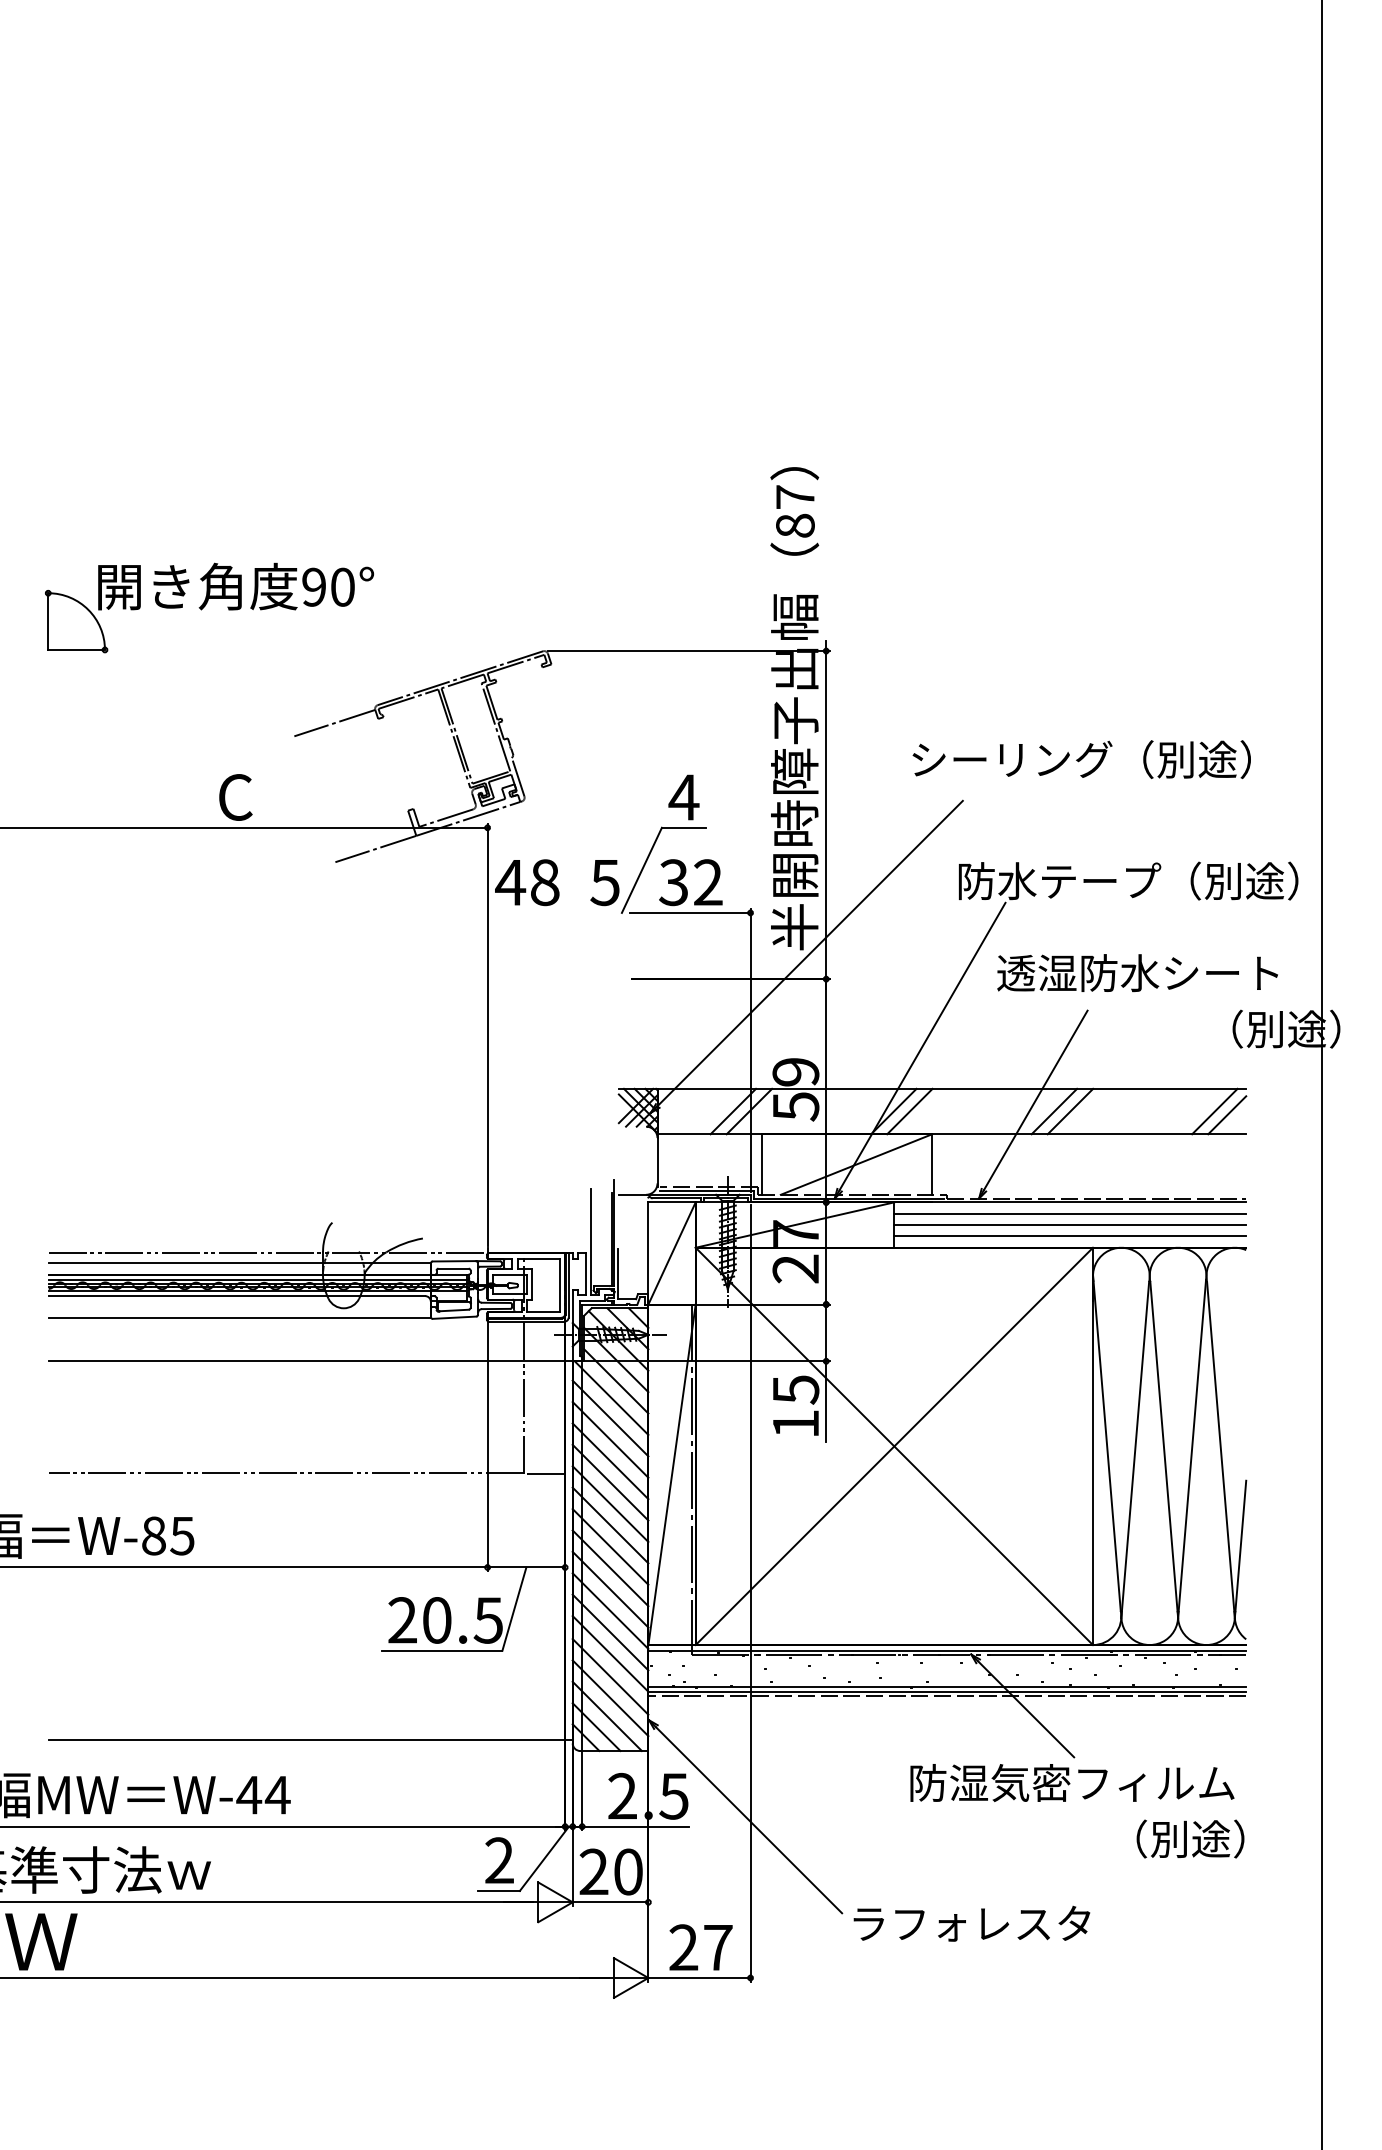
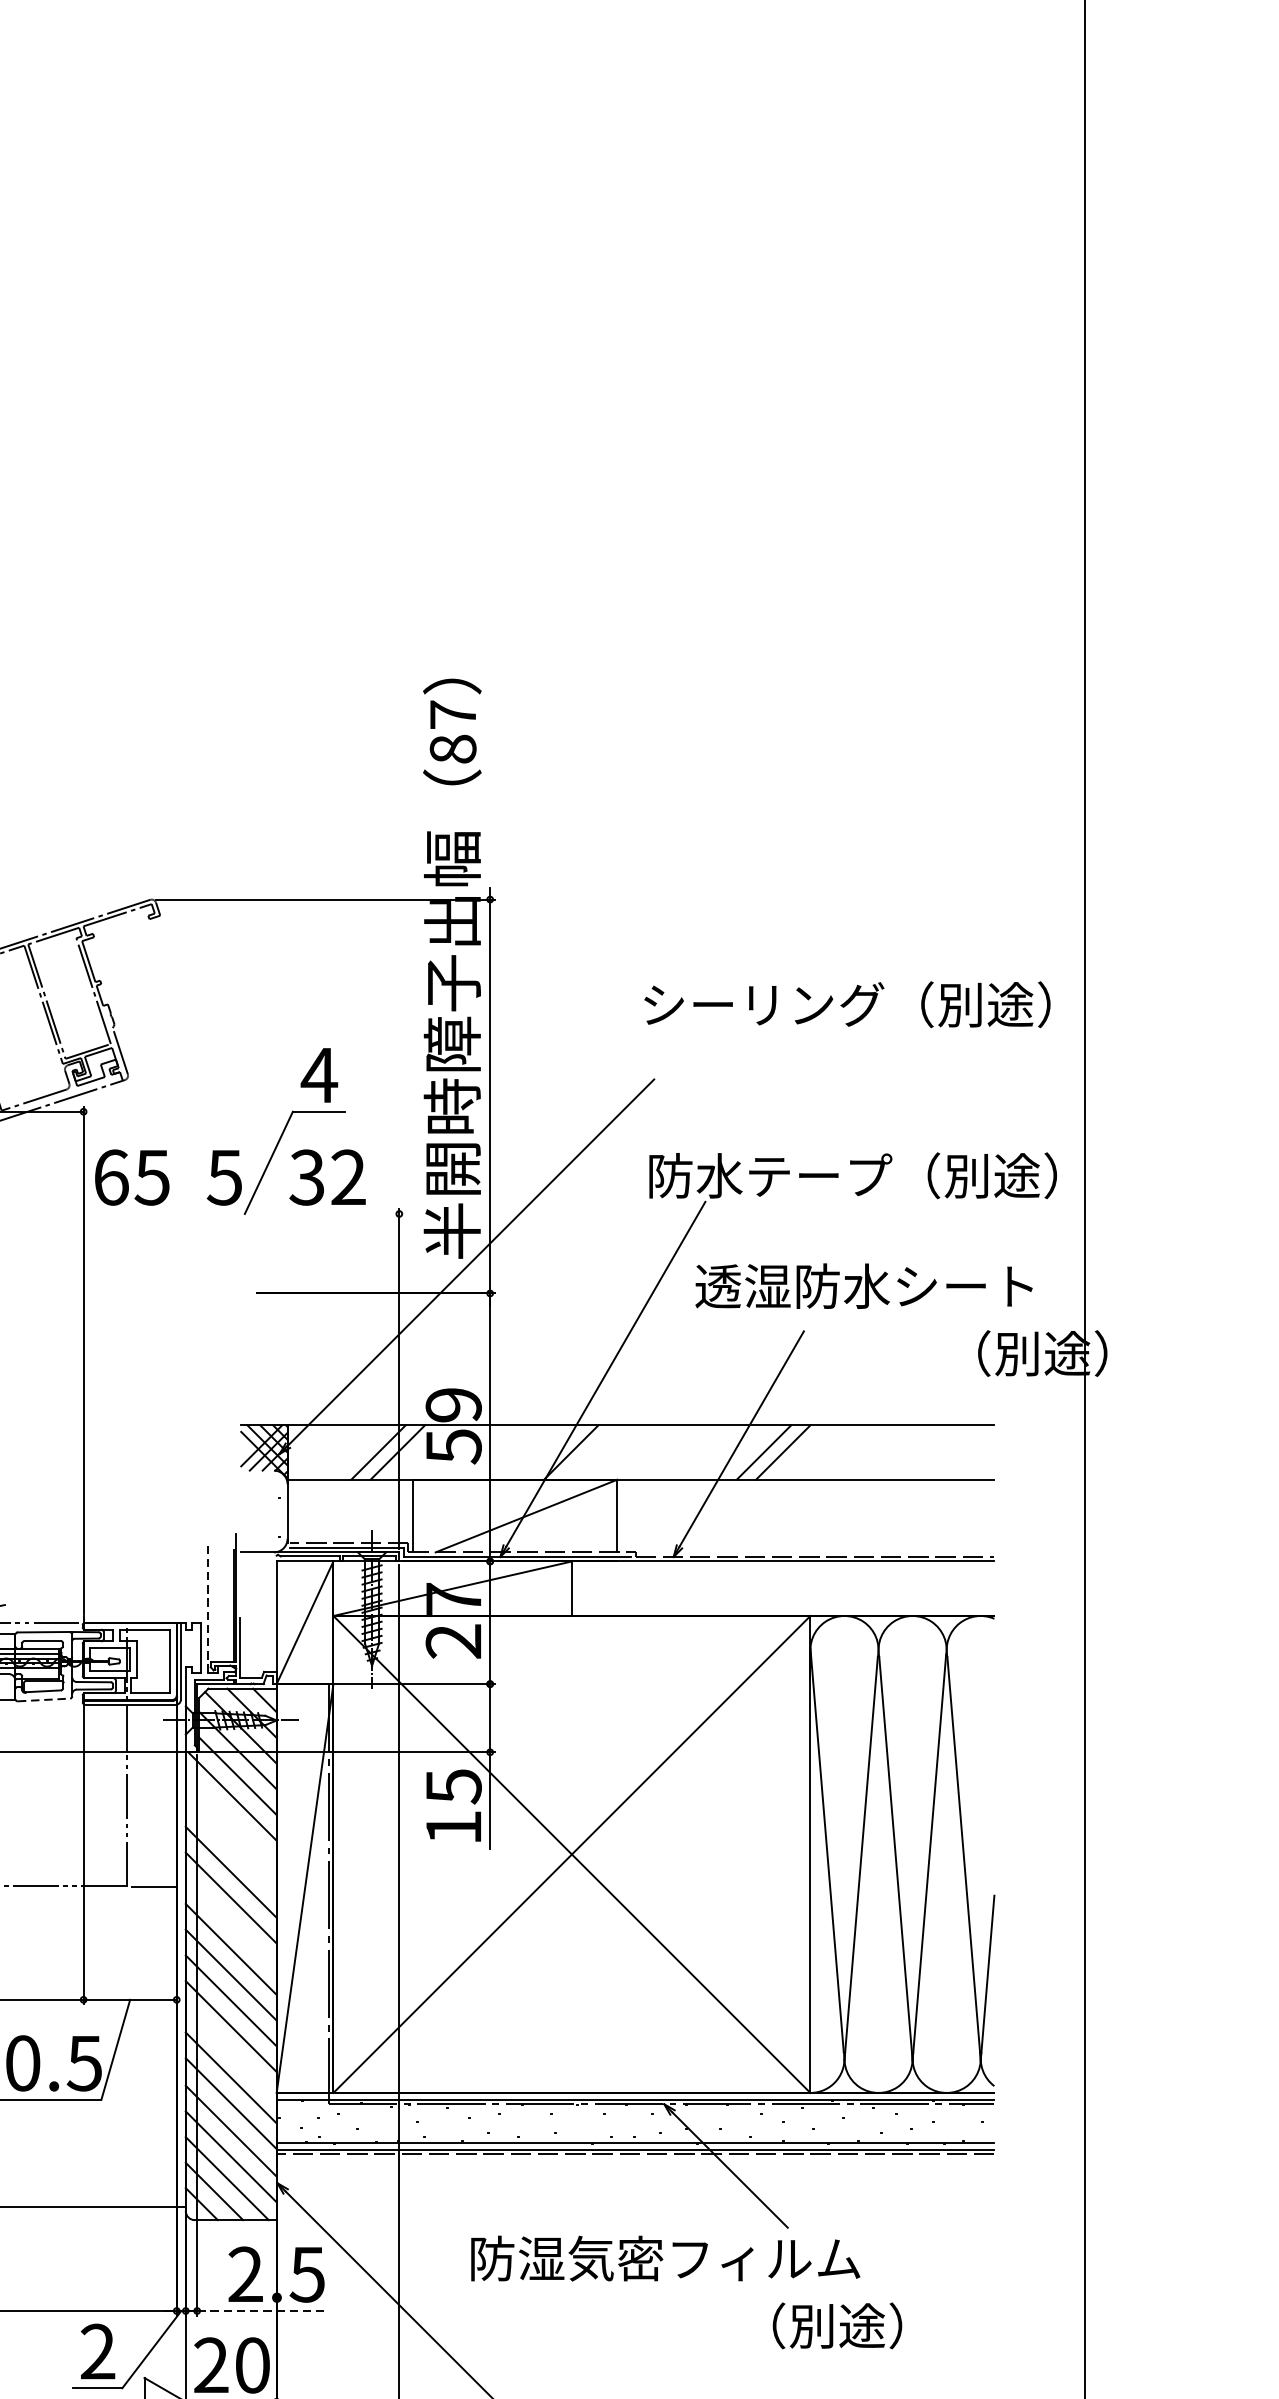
text: (1081, 759) -> (847, 1004), moved
text: (527, 882) -> (131, 1177), 48 -> 65
line: (689, 912) -> (325, 1213), removed
line: (909, 1111) -> (590, 1452), removed
line: (1214, 1111) -> (956, 1452), removed
line: (1227, 1115) -> (971, 1457), removed
line: (1070, 1213) -> (783, 1574), removed
line: (1070, 1225) -> (783, 1589), removed
line: (1070, 1236) -> (783, 1602), removed
line: (591, 1242) -> (208, 1609), solid -> dashed
line: (454, 1317) -> (43, 1699), solid -> dashed
line: (610, 1418) -> (231, 1820), removed
line: (610, 1439) -> (231, 1846), removed
line: (610, 1503) -> (231, 1923), removed
line: (610, 1610) -> (231, 2051), removed
text: (1072, 1782) -> (665, 2257), moved
line: (635, 1826) -> (261, 2310), solid -> dashed
text: (1190, 1838) -> (837, 2325), moved

